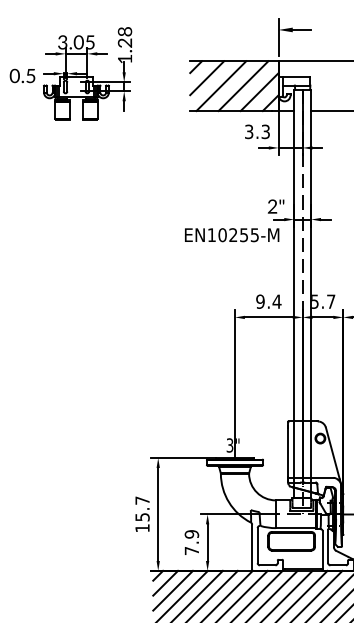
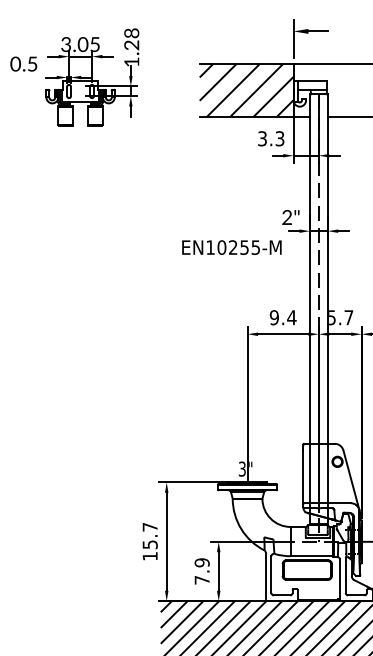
text: (22, 75) -> (23, 63), moved
text: (232, 235) -> (232, 247), moved

